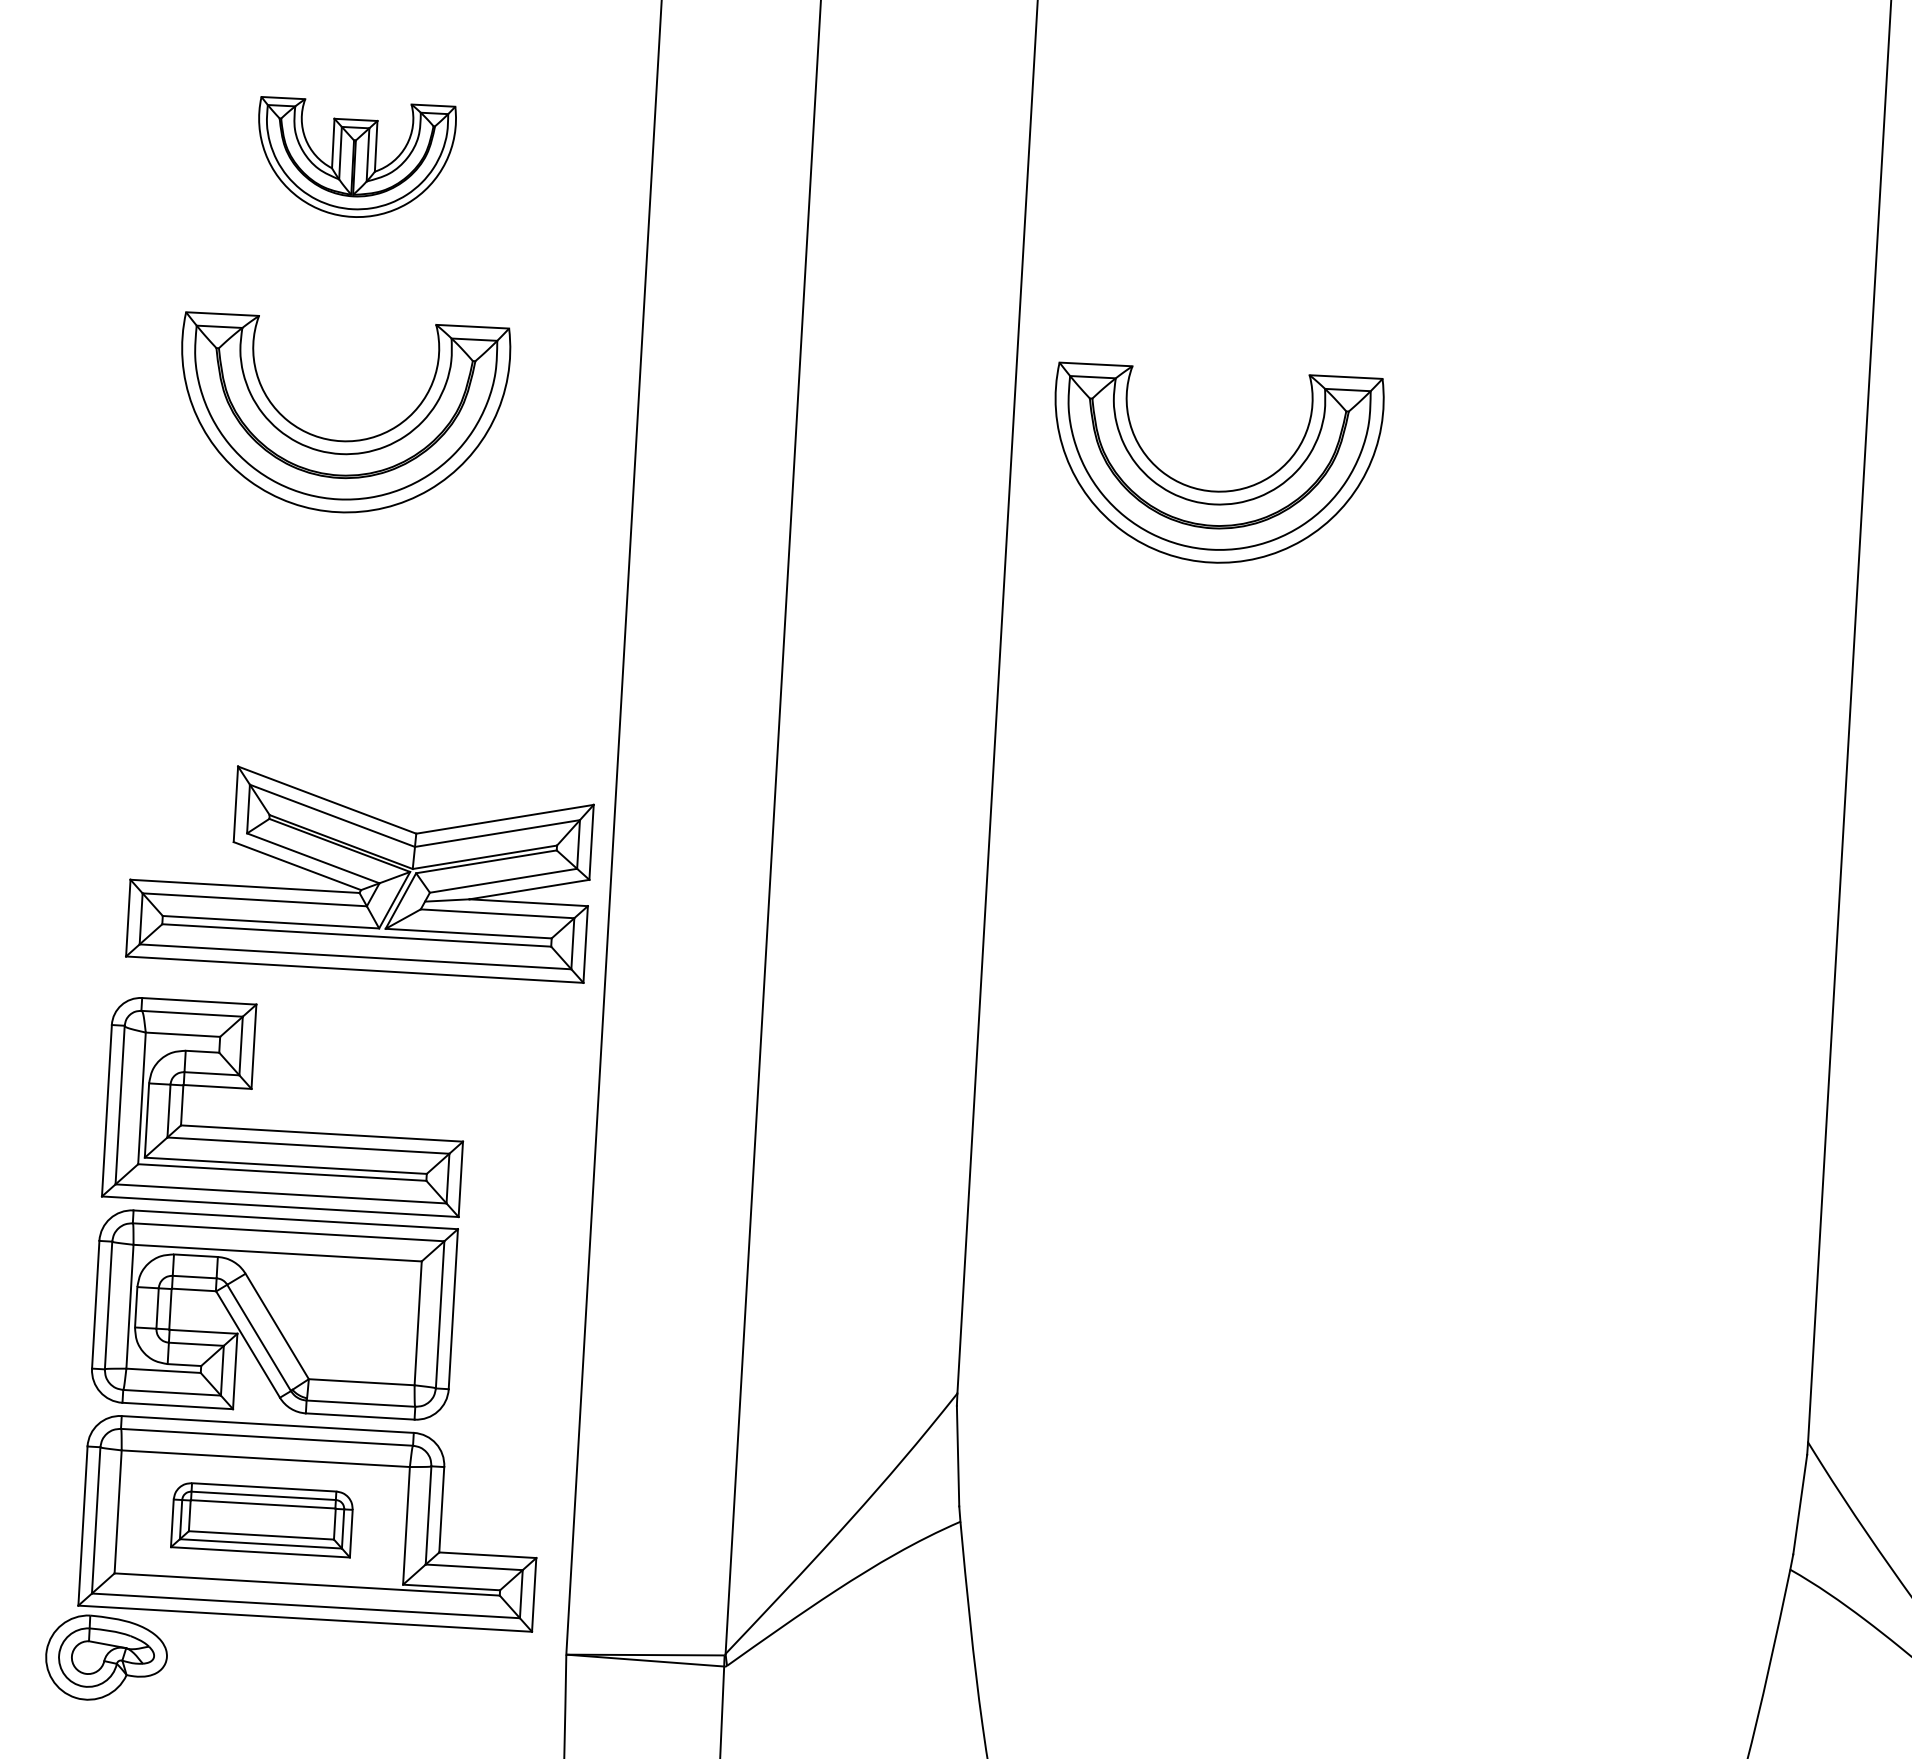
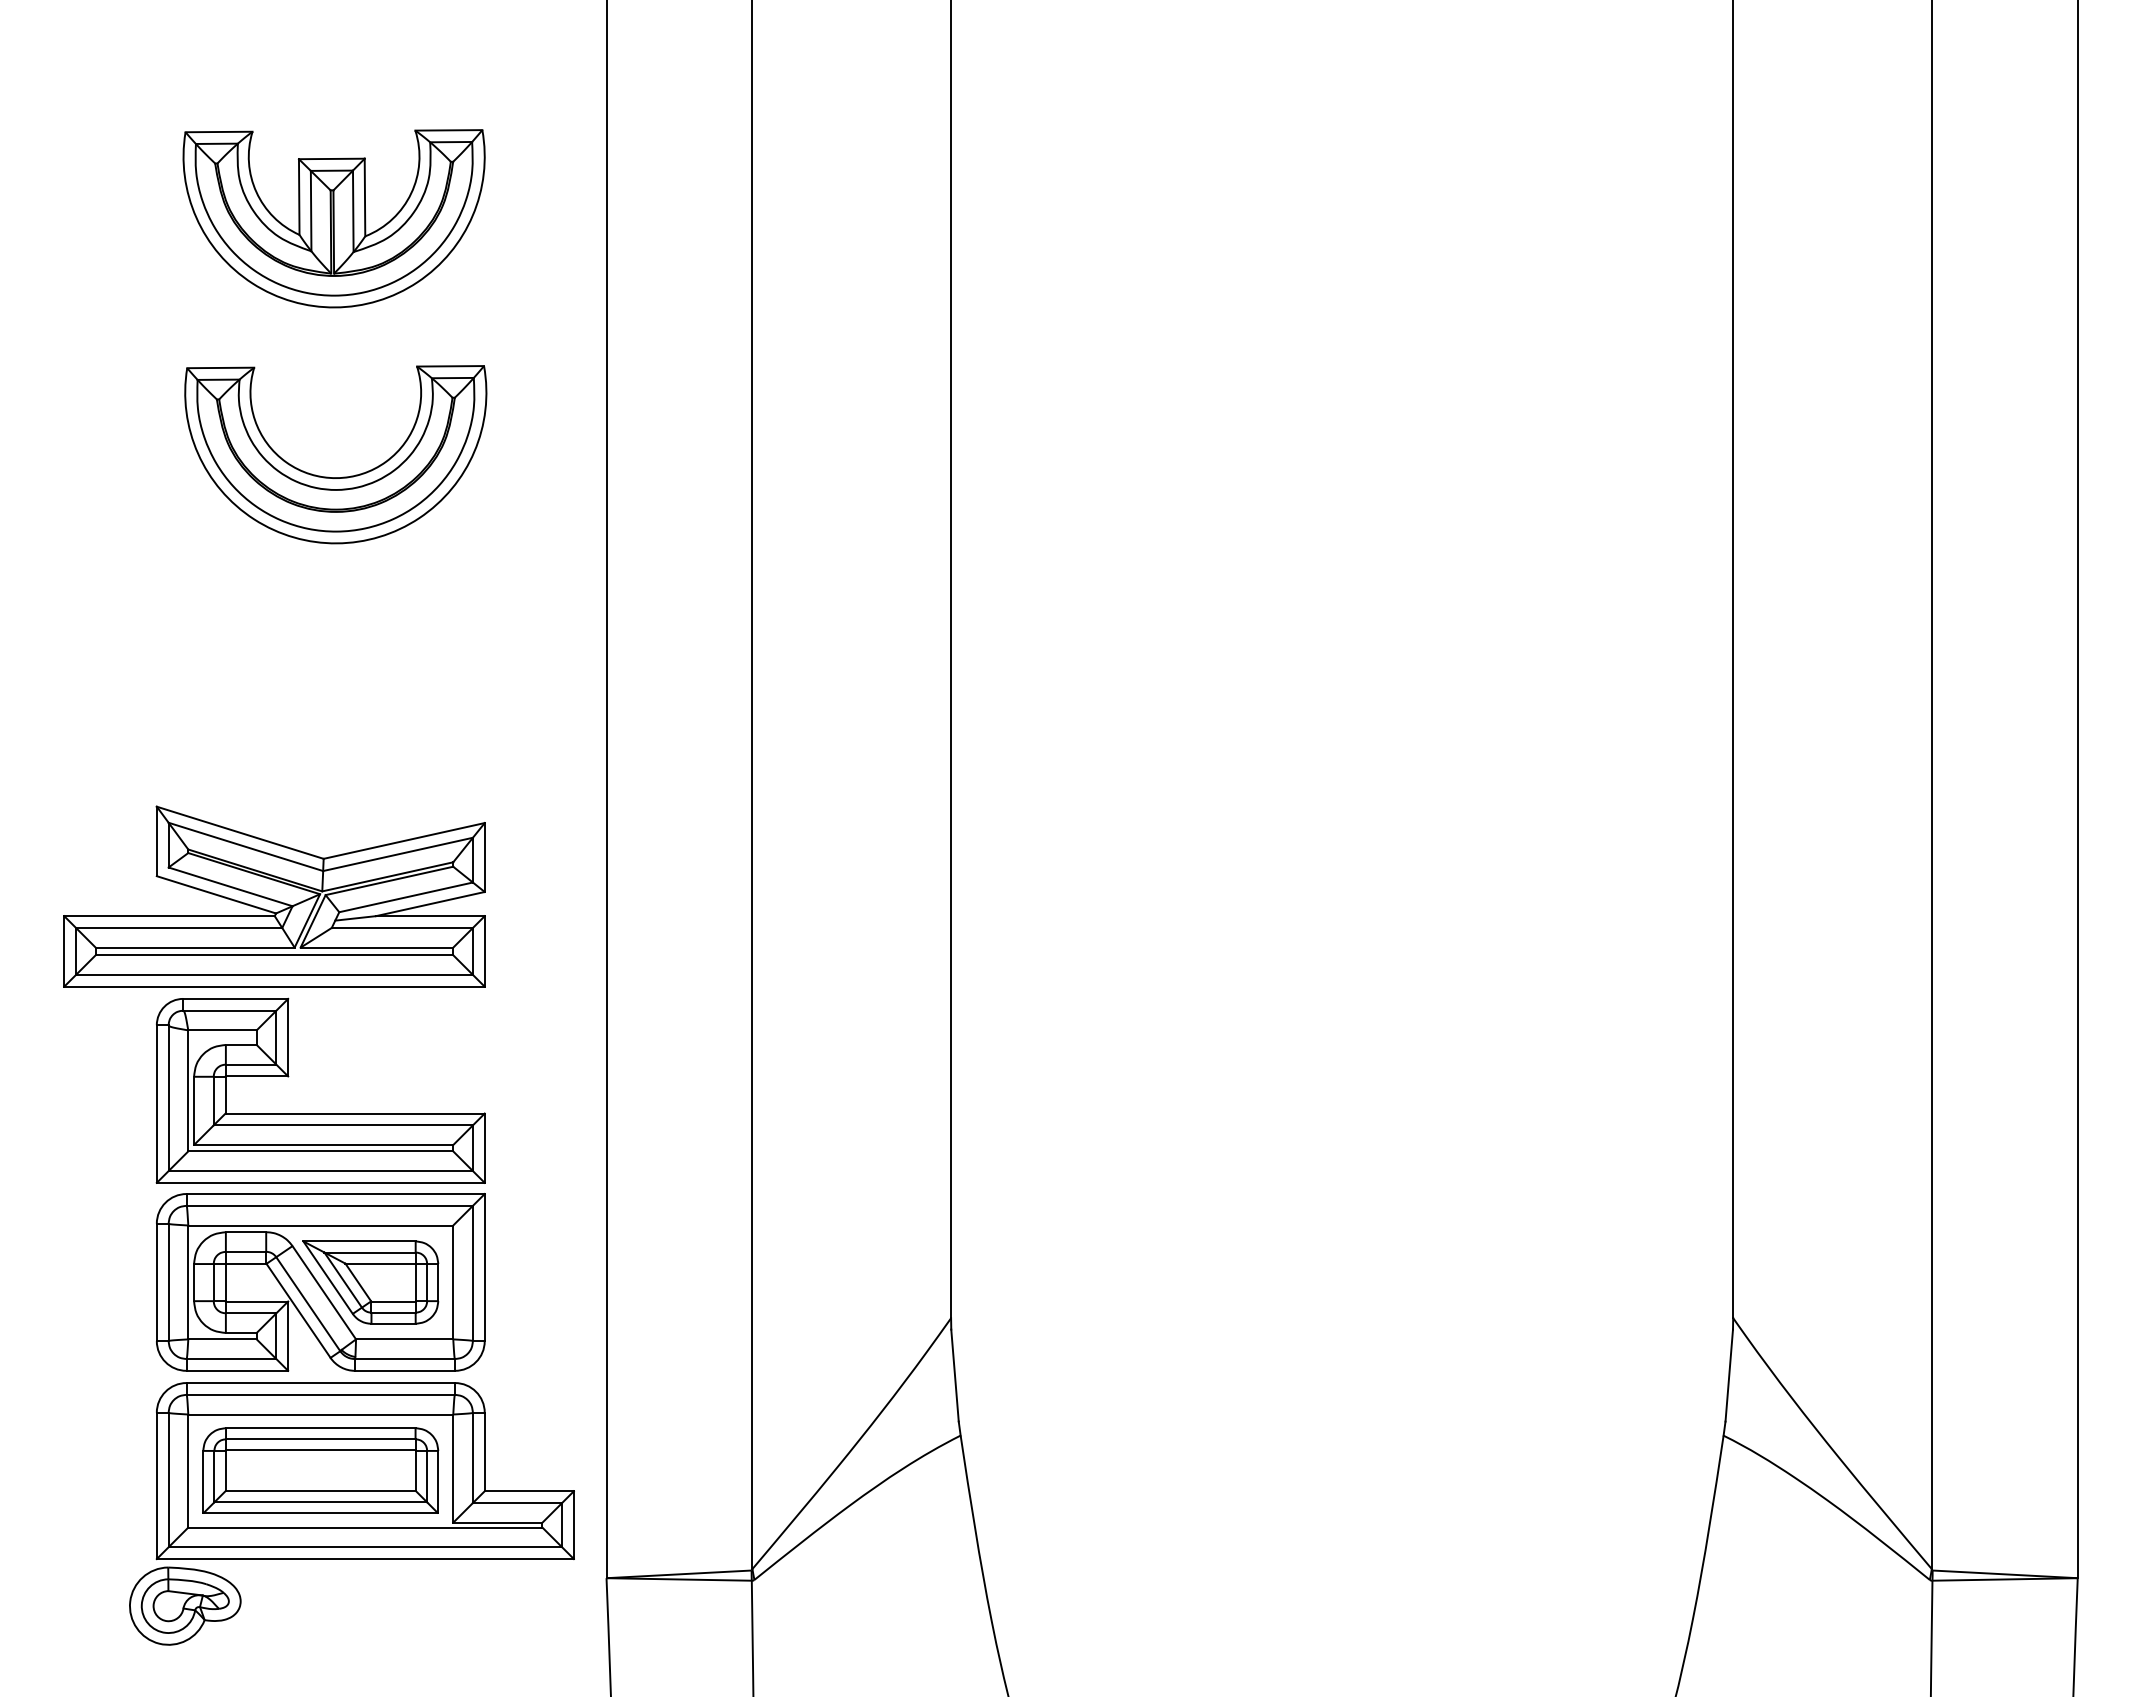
part: (354, 158) -> (333, 218), size x1.67
part: (1213, 490) -> (1138, 477), removed
part: (360, 871) -> (274, 896), moved
part: (328, 1318) -> (370, 1282), added
part: (261, 1519) -> (320, 1470), size x1.43

